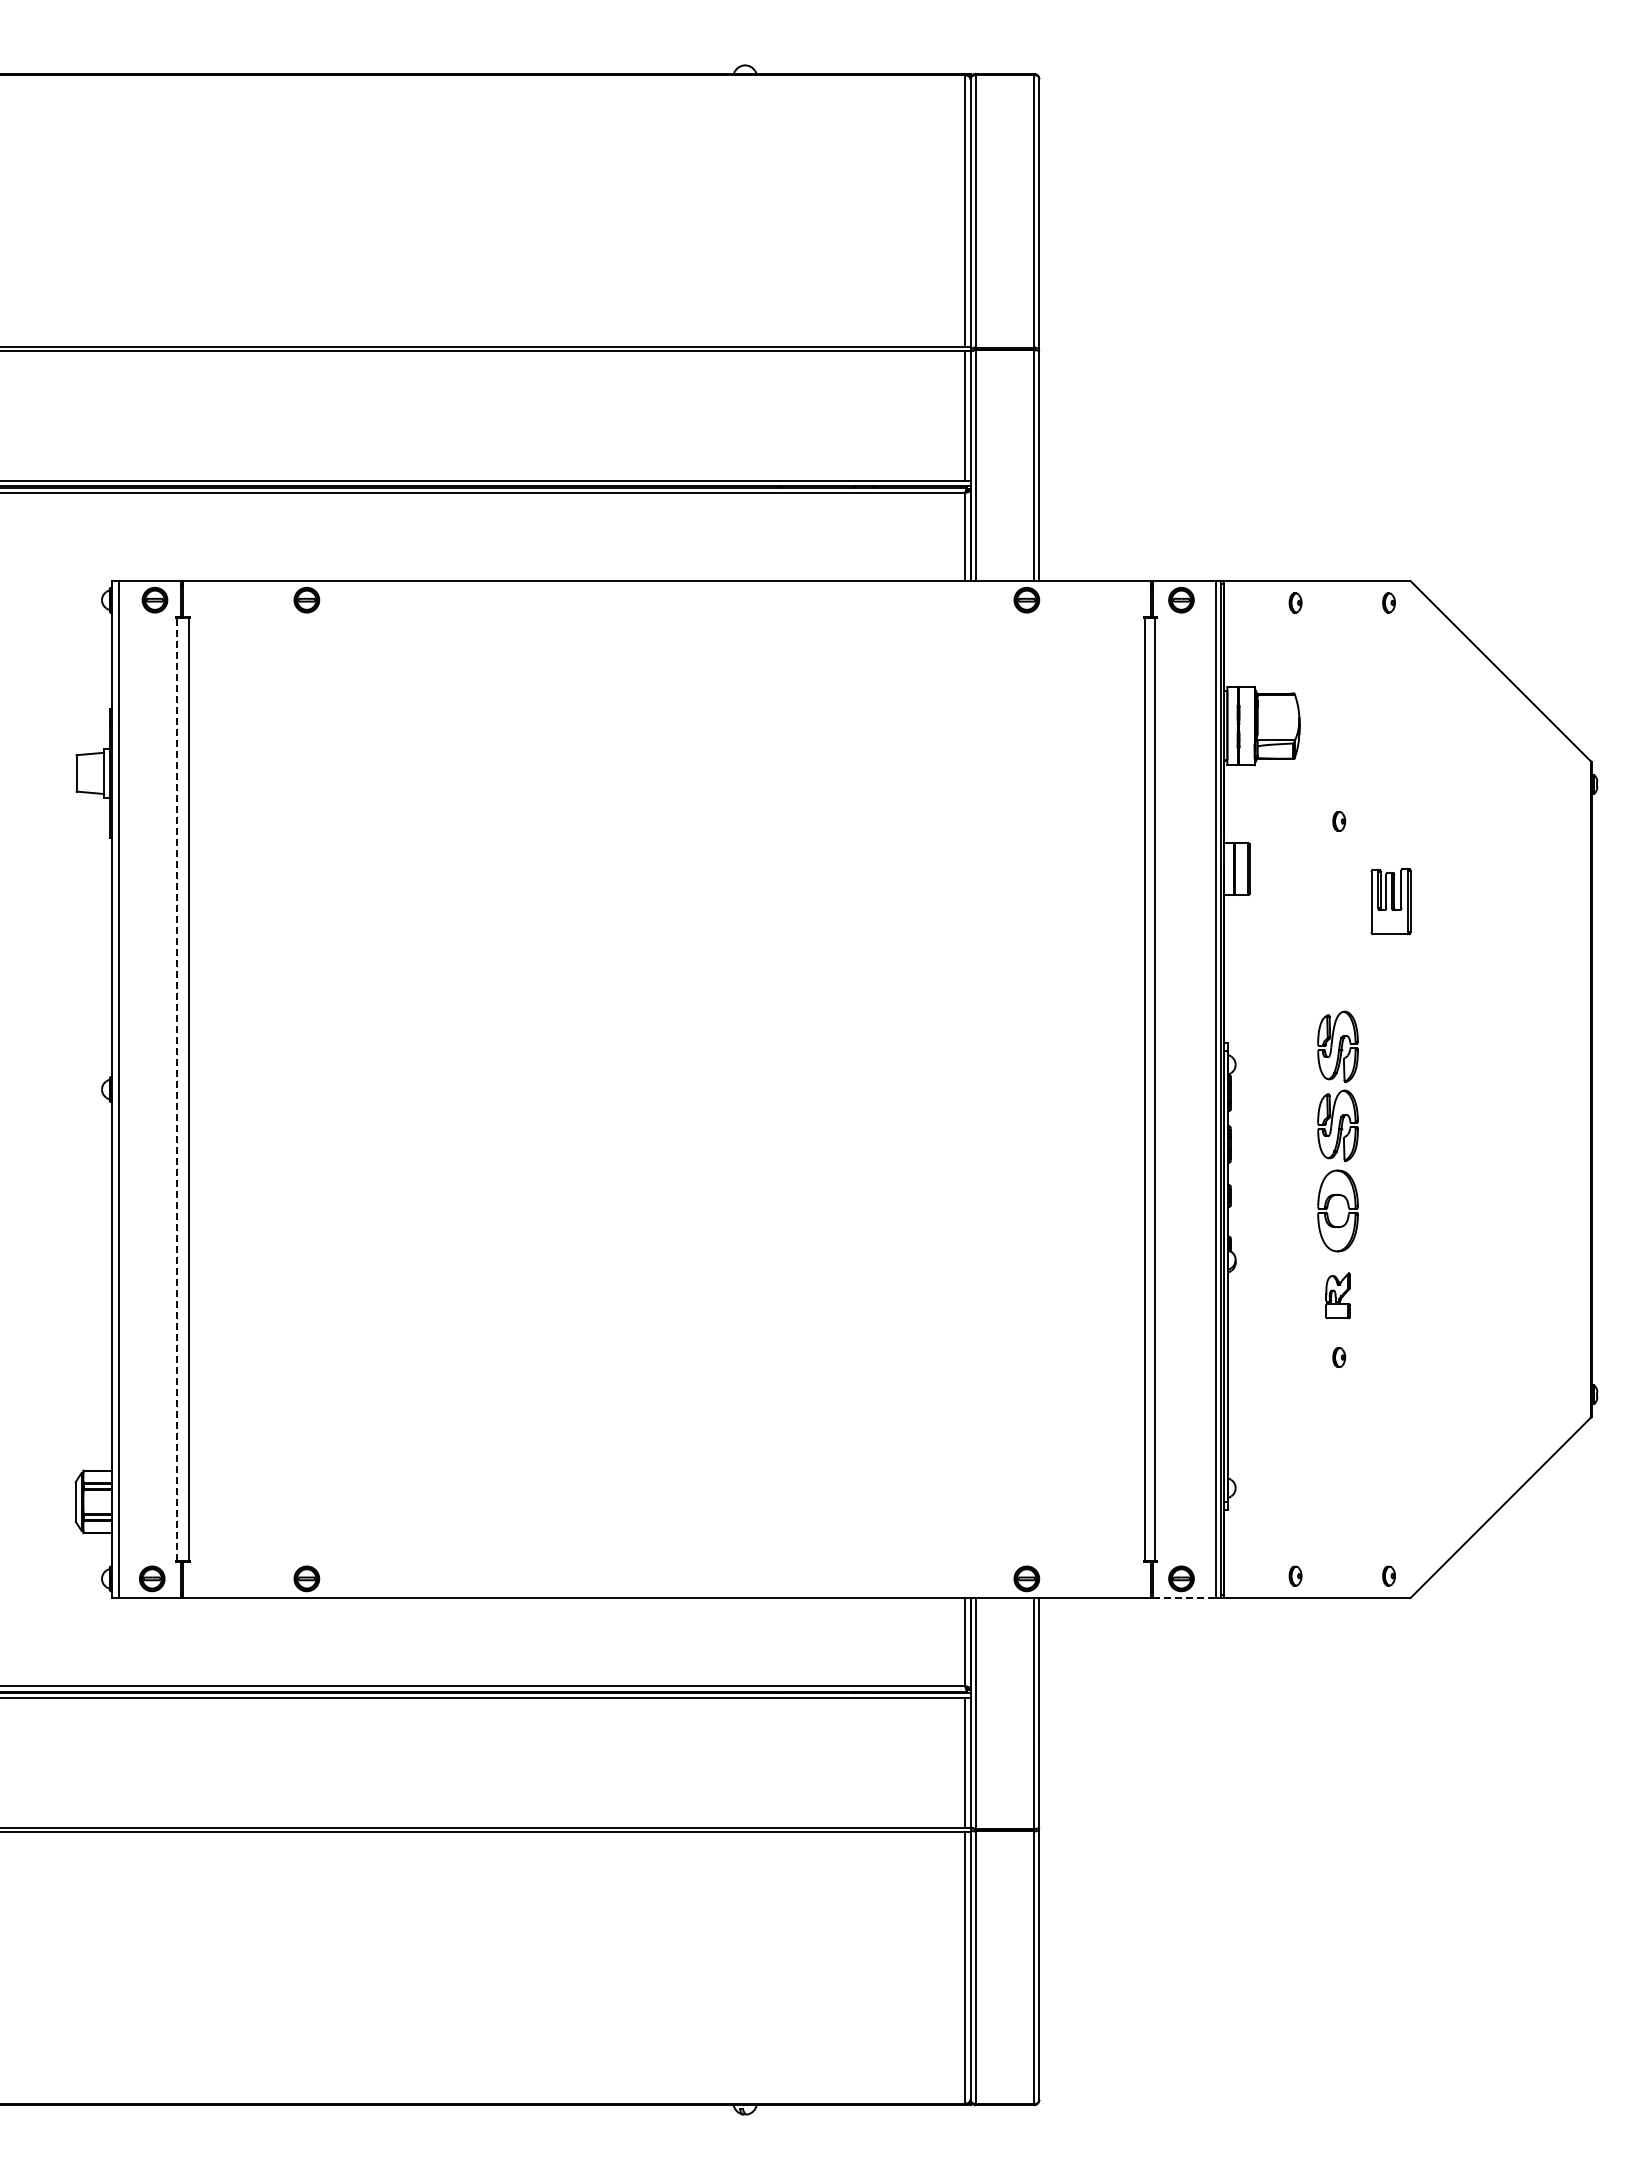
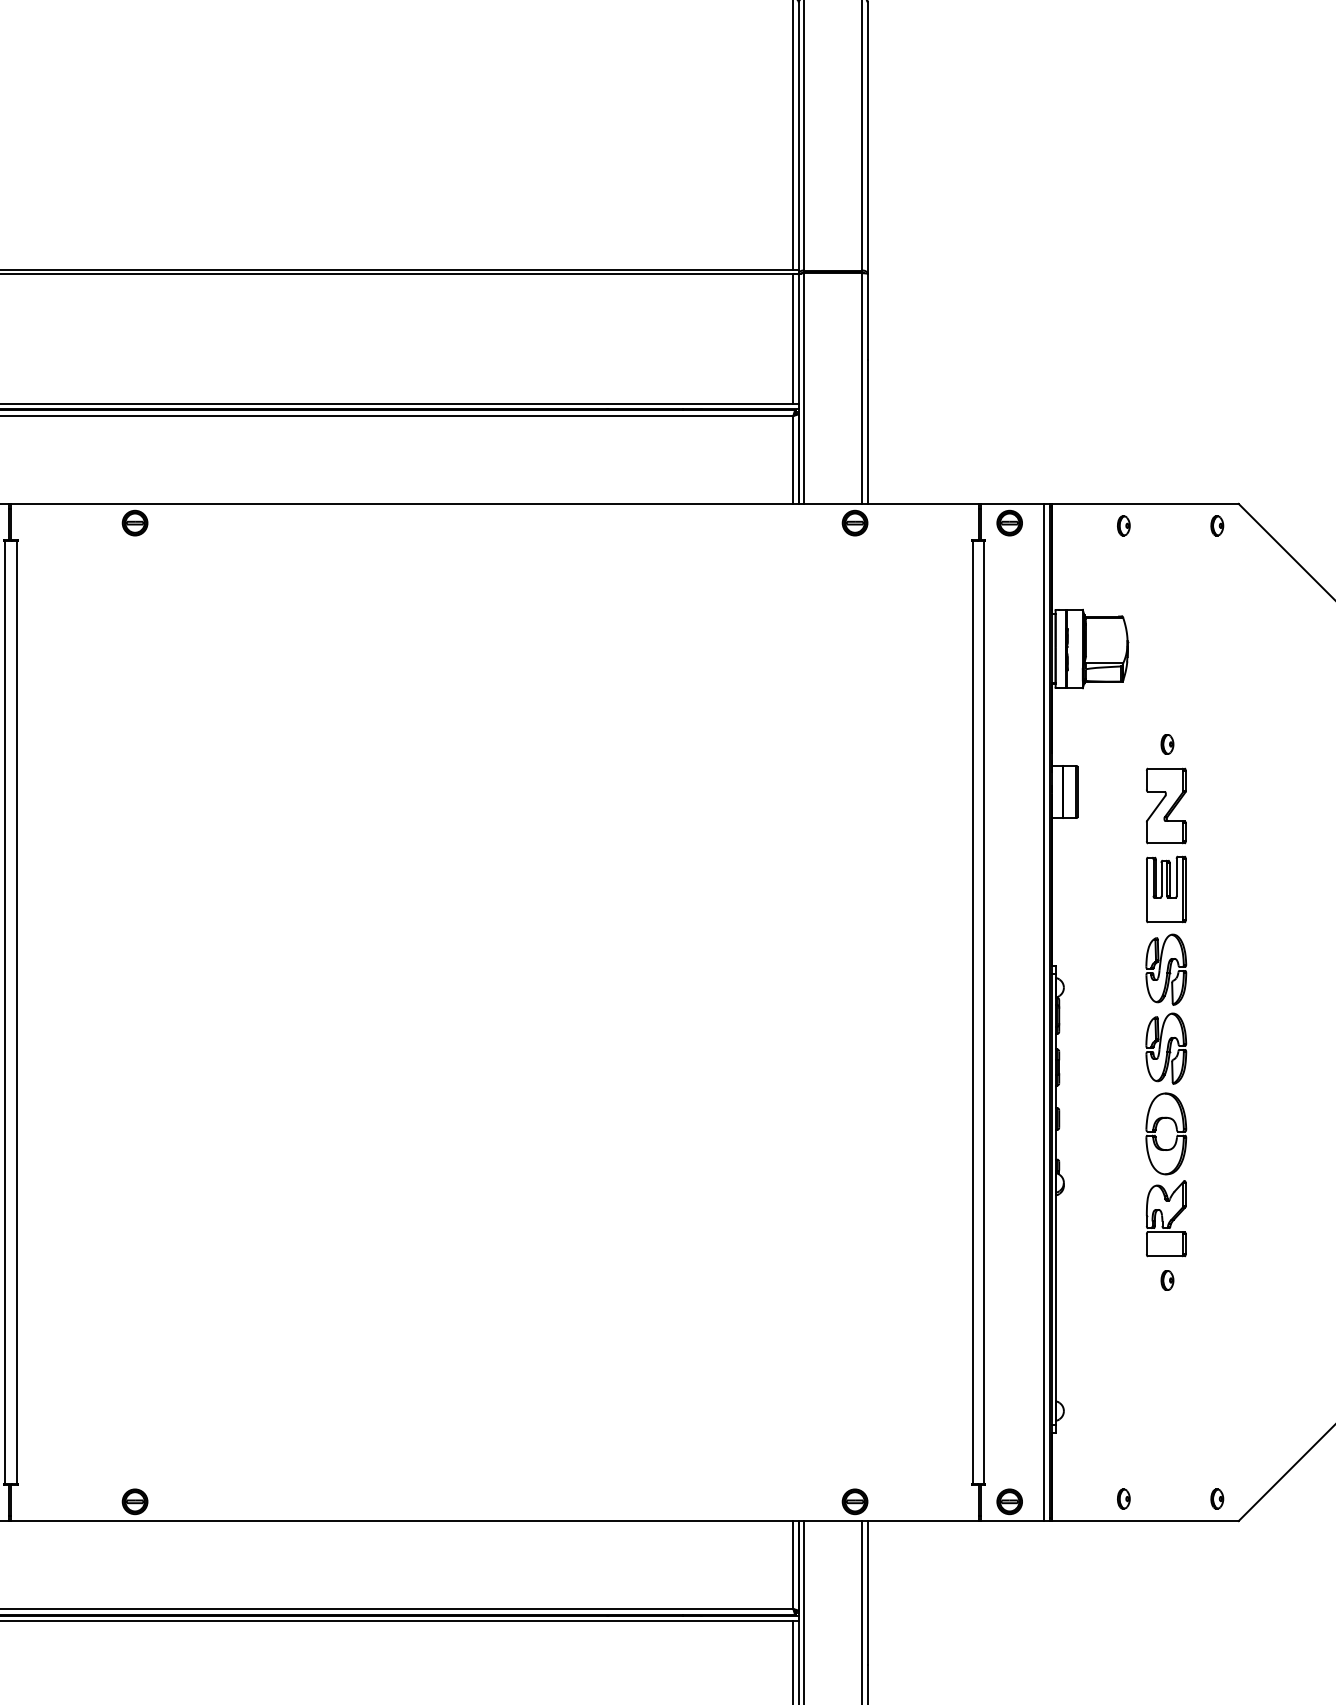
part: (1337, 882) -> (1165, 805), added
part: (1390, 901) -> (1165, 889), moved
line: (176, 1089) -> (4, 1012), dashed -> solid
part: (1337, 1295) -> (1165, 1218), size x1.67
line: (1184, 1598) -> (1012, 1521), dashed -> solid

